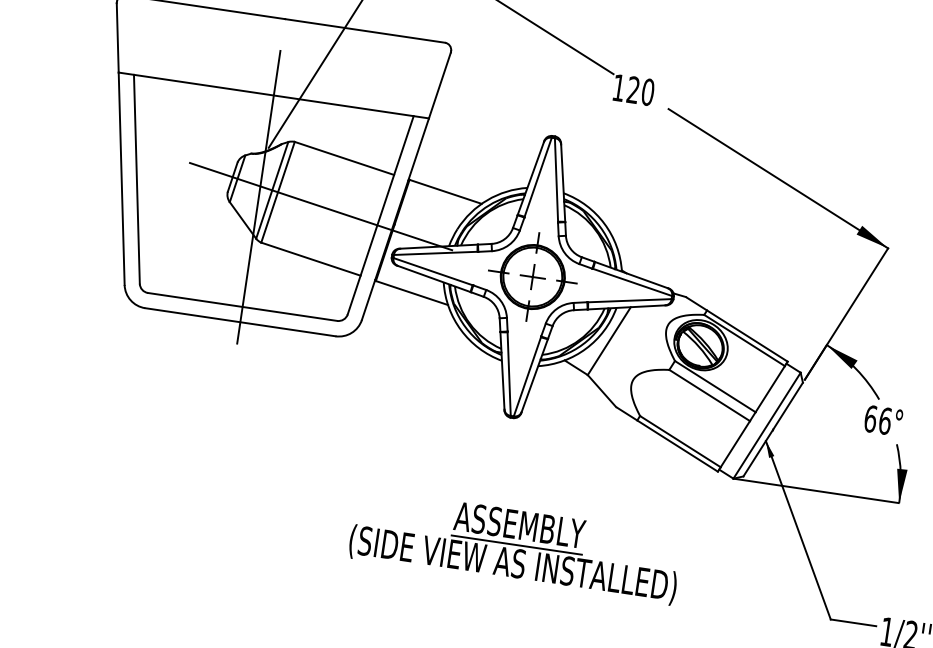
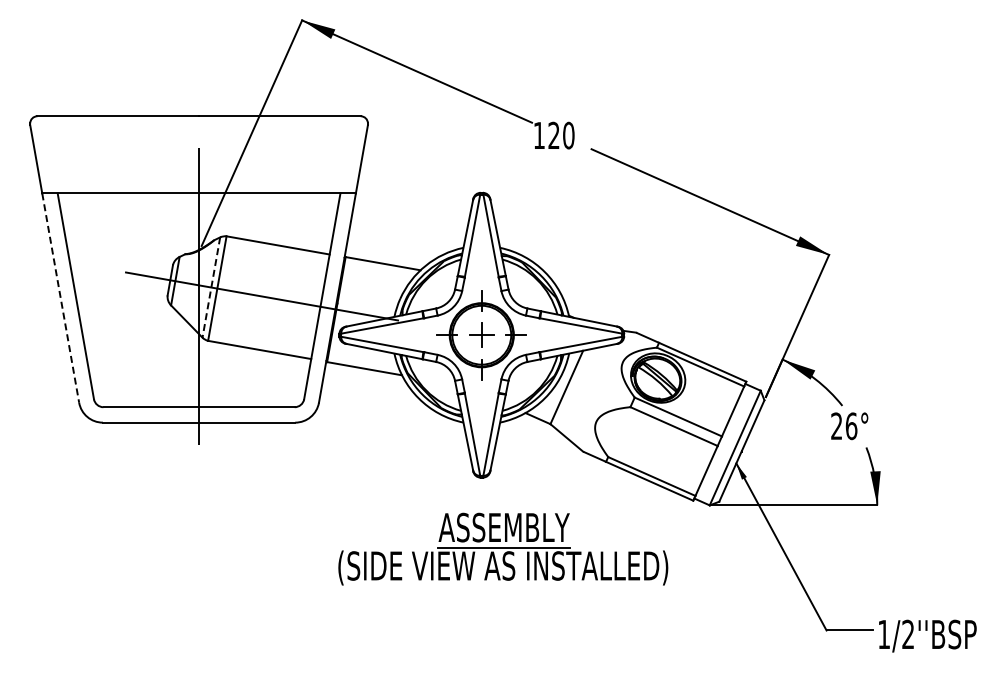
line: (121, 179) -> (60, 298), solid -> dashed
line: (272, 190) -> (211, 287), solid -> dashed
text: (870, 419) -> (836, 426), 66° -> 26°
part: (516, 545) -> (503, 548), moved

